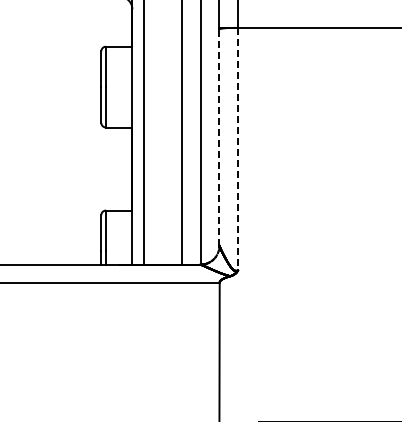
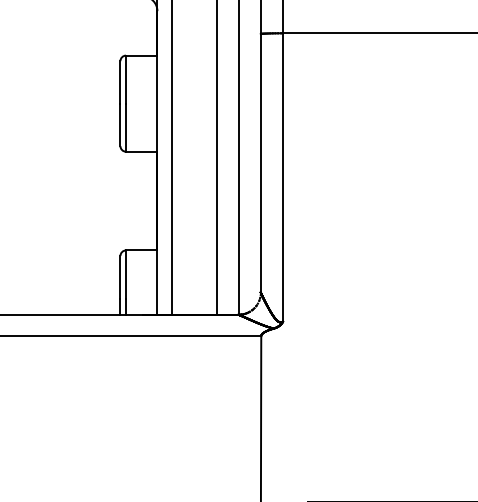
line: (219, 137) -> (261, 163), dashed -> solid
line: (238, 149) -> (283, 177), dashed -> solid

